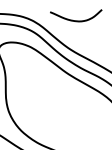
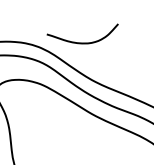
curve: (76, 20) -> (84, 42), moved

